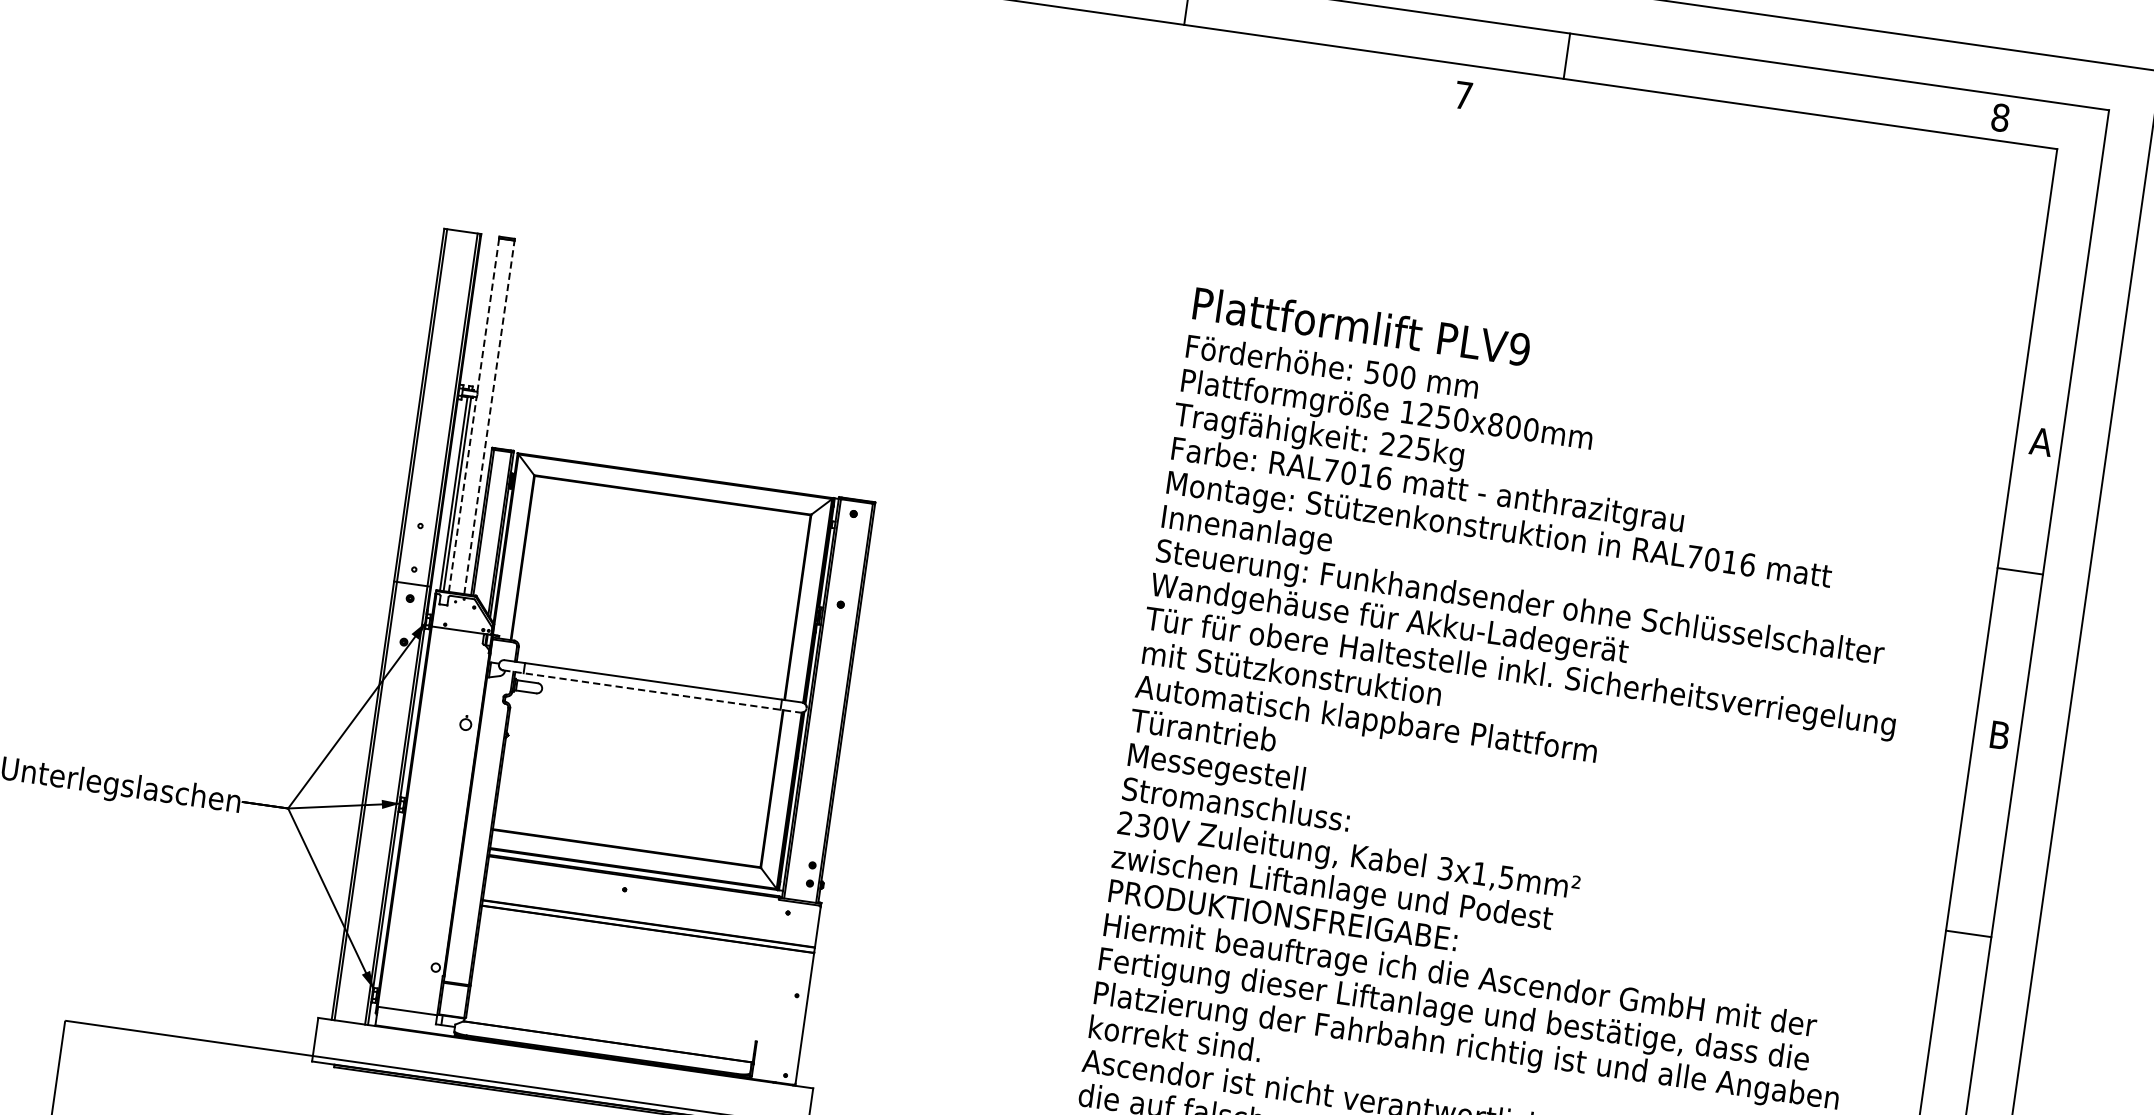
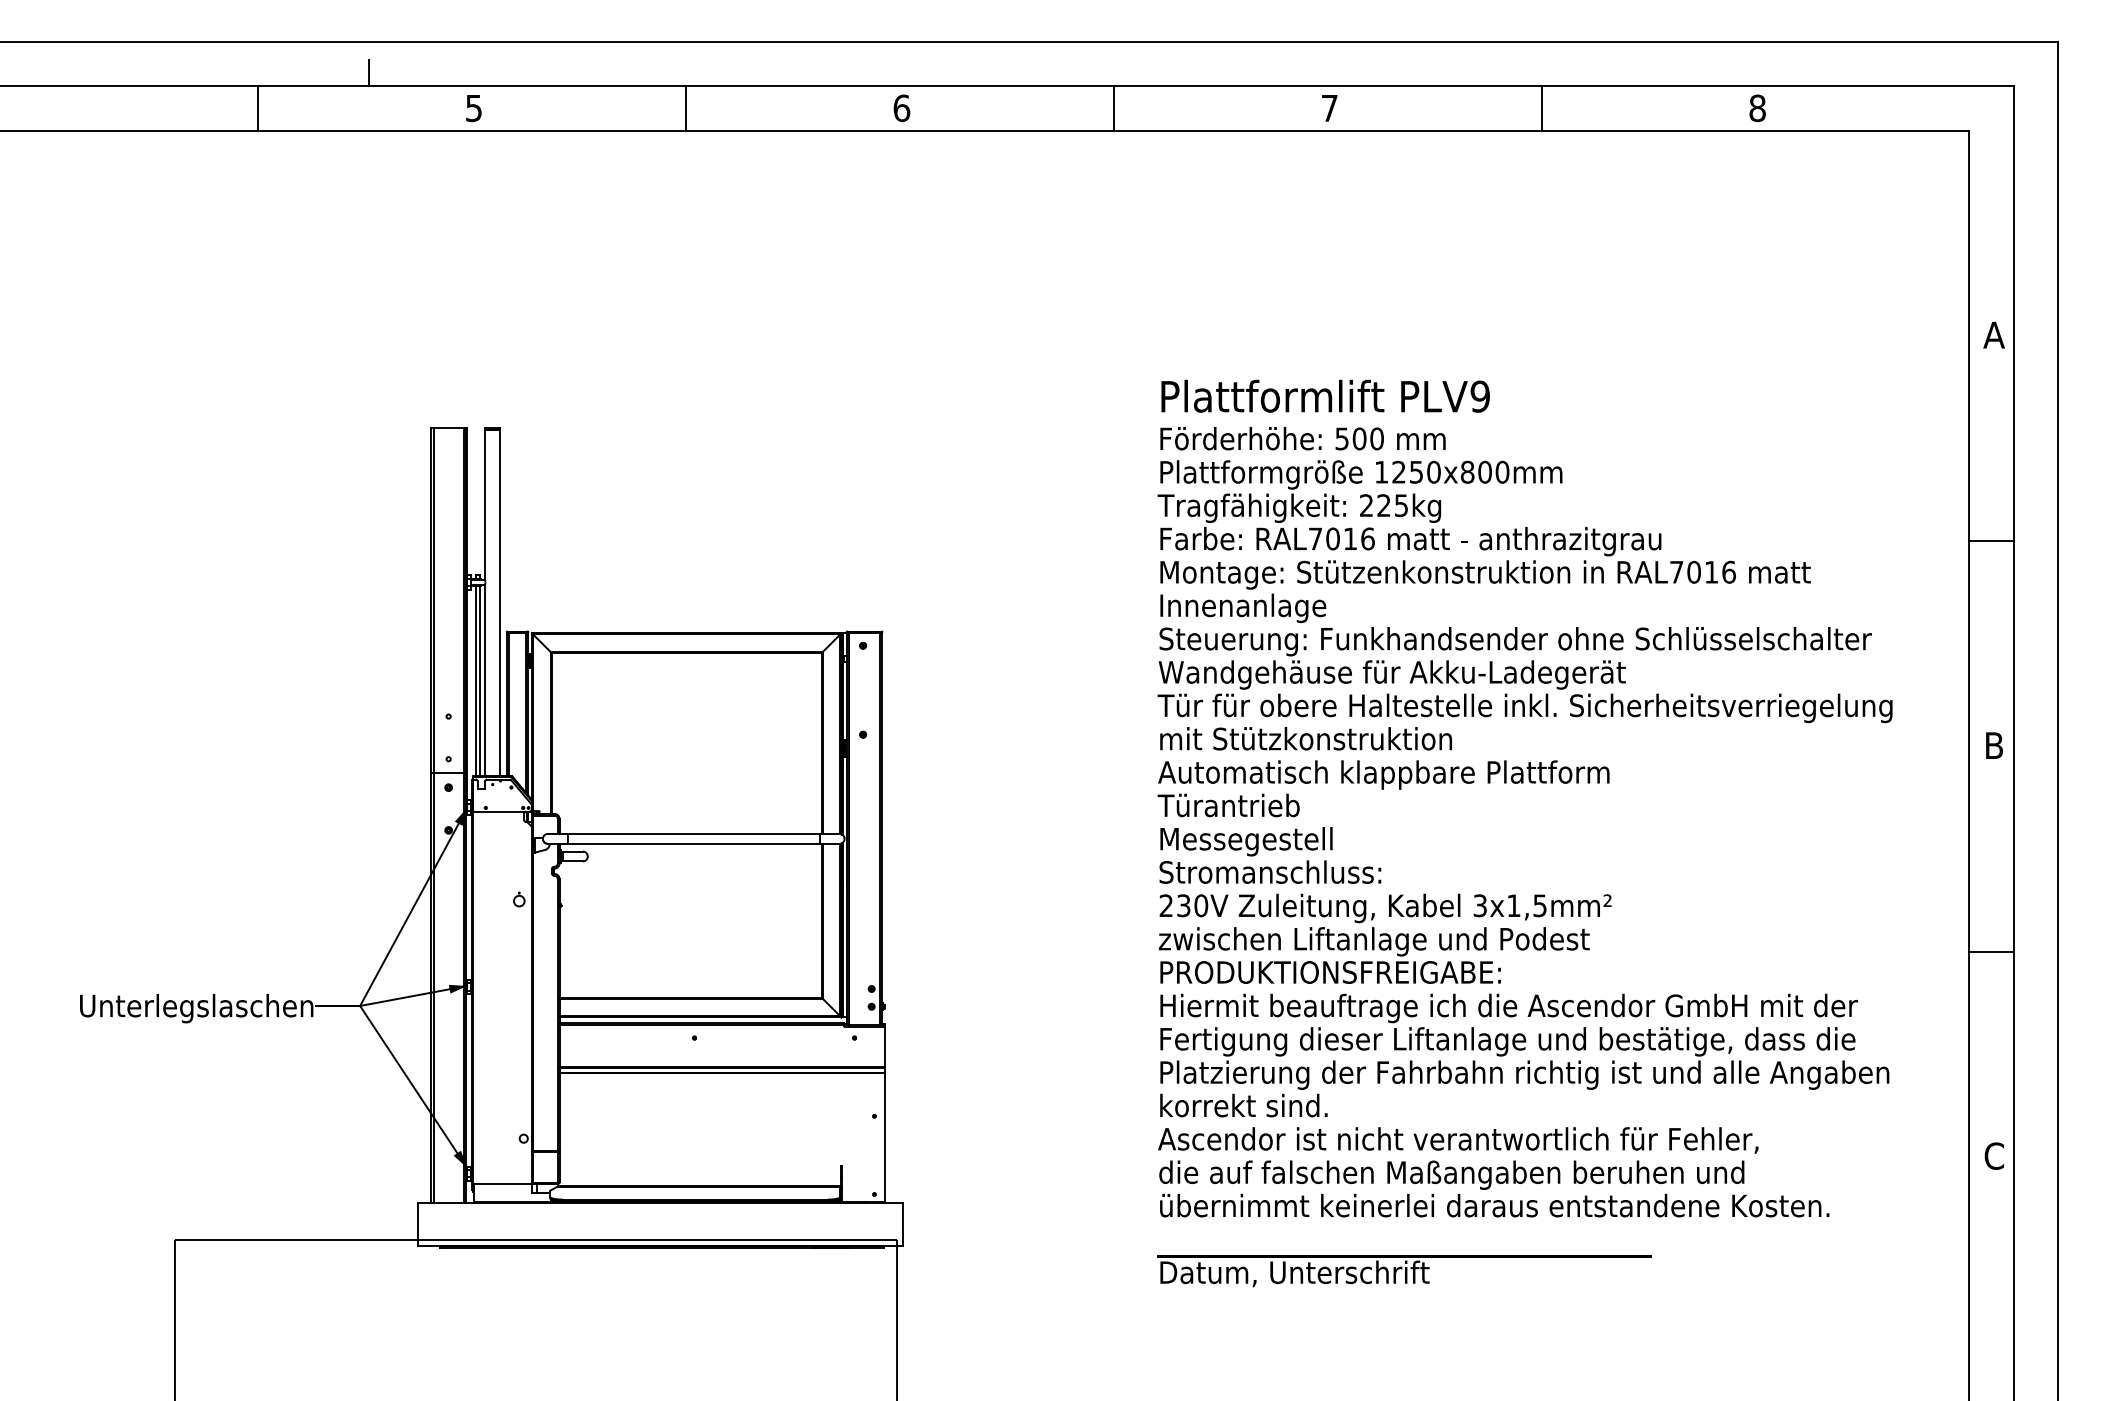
line: (1566, 56) -> (1541, 108), moved
text: (1463, 95) -> (1329, 108), moved
text: (2000, 117) -> (1757, 108), moved
line: (487, 314) -> (484, 504), dashed -> solid
line: (489, 417) -> (500, 602), dashed -> solid
text: (2040, 441) -> (1993, 334), moved
line: (462, 494) -> (484, 680), dashed -> solid
line: (651, 691) -> (693, 843), dashed -> solid
text: (1999, 735) -> (1994, 745), moved
line: (1968, 933) -> (1991, 951), moved

